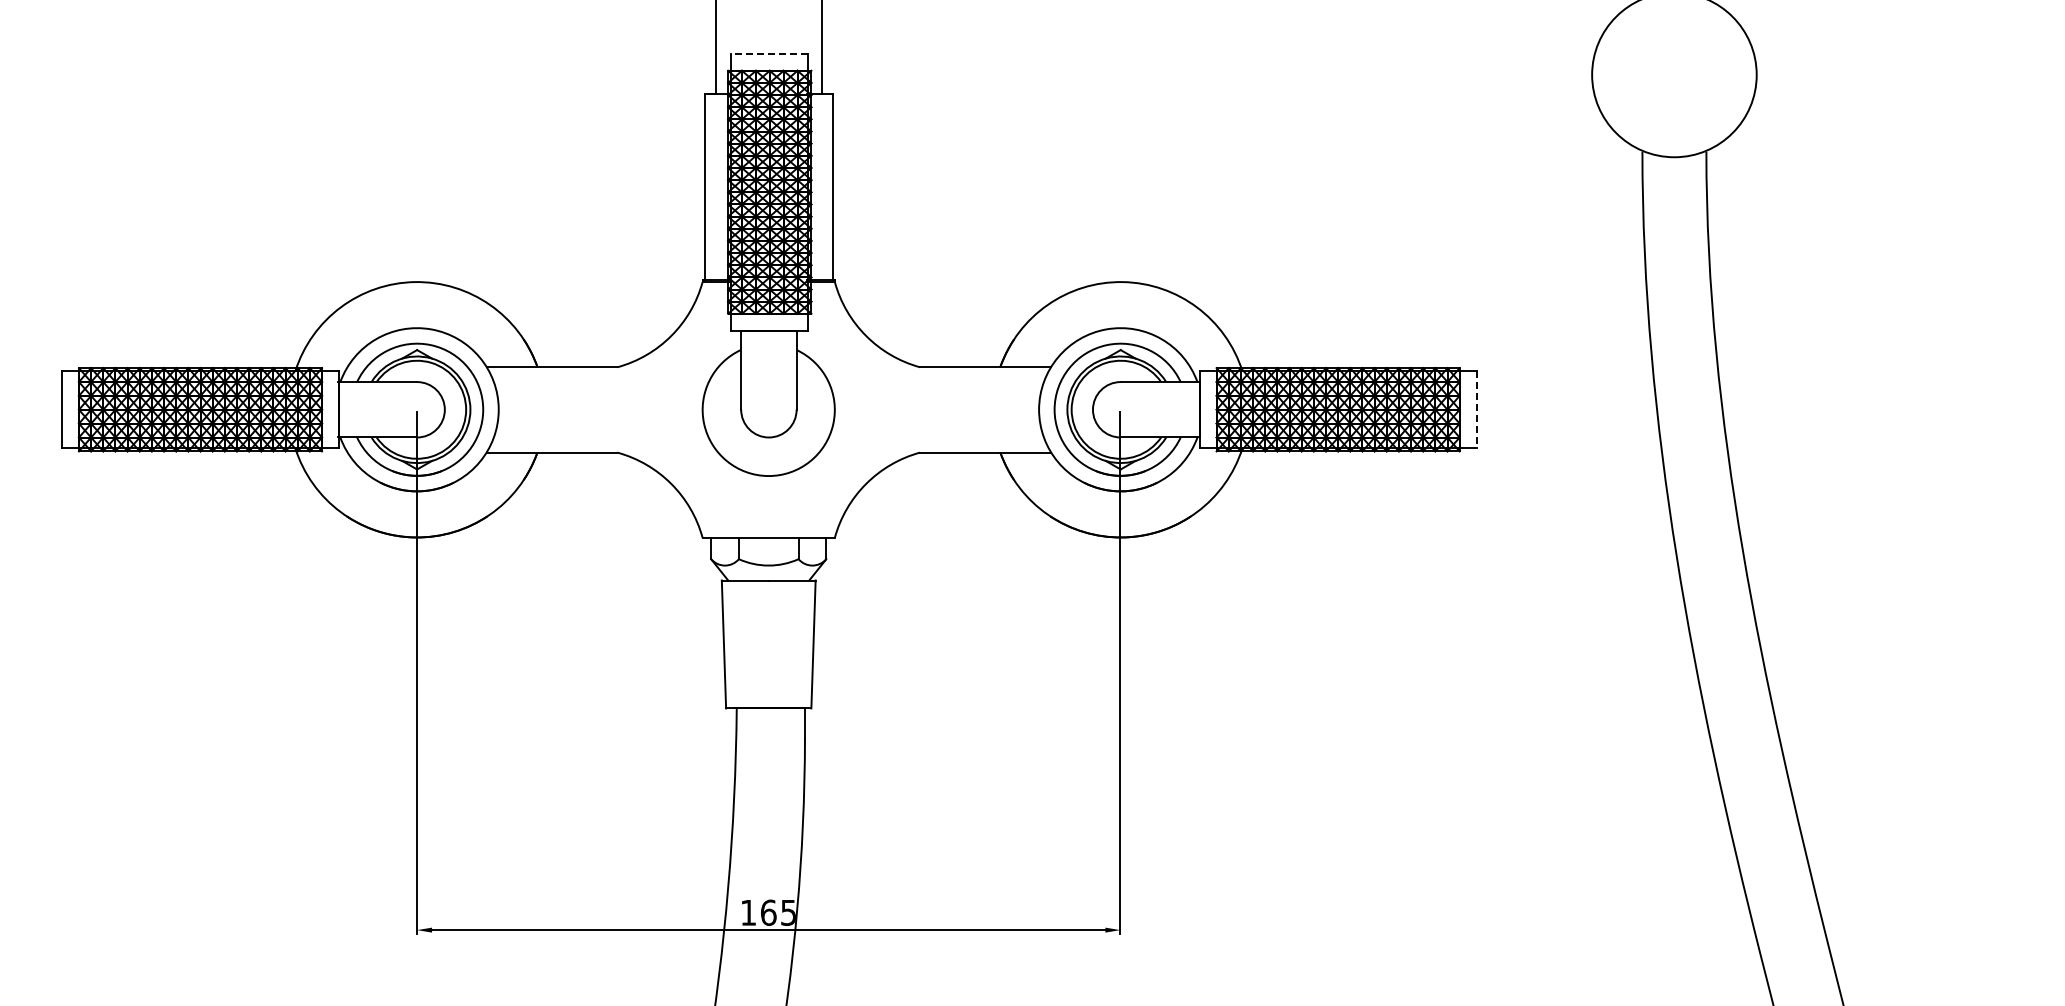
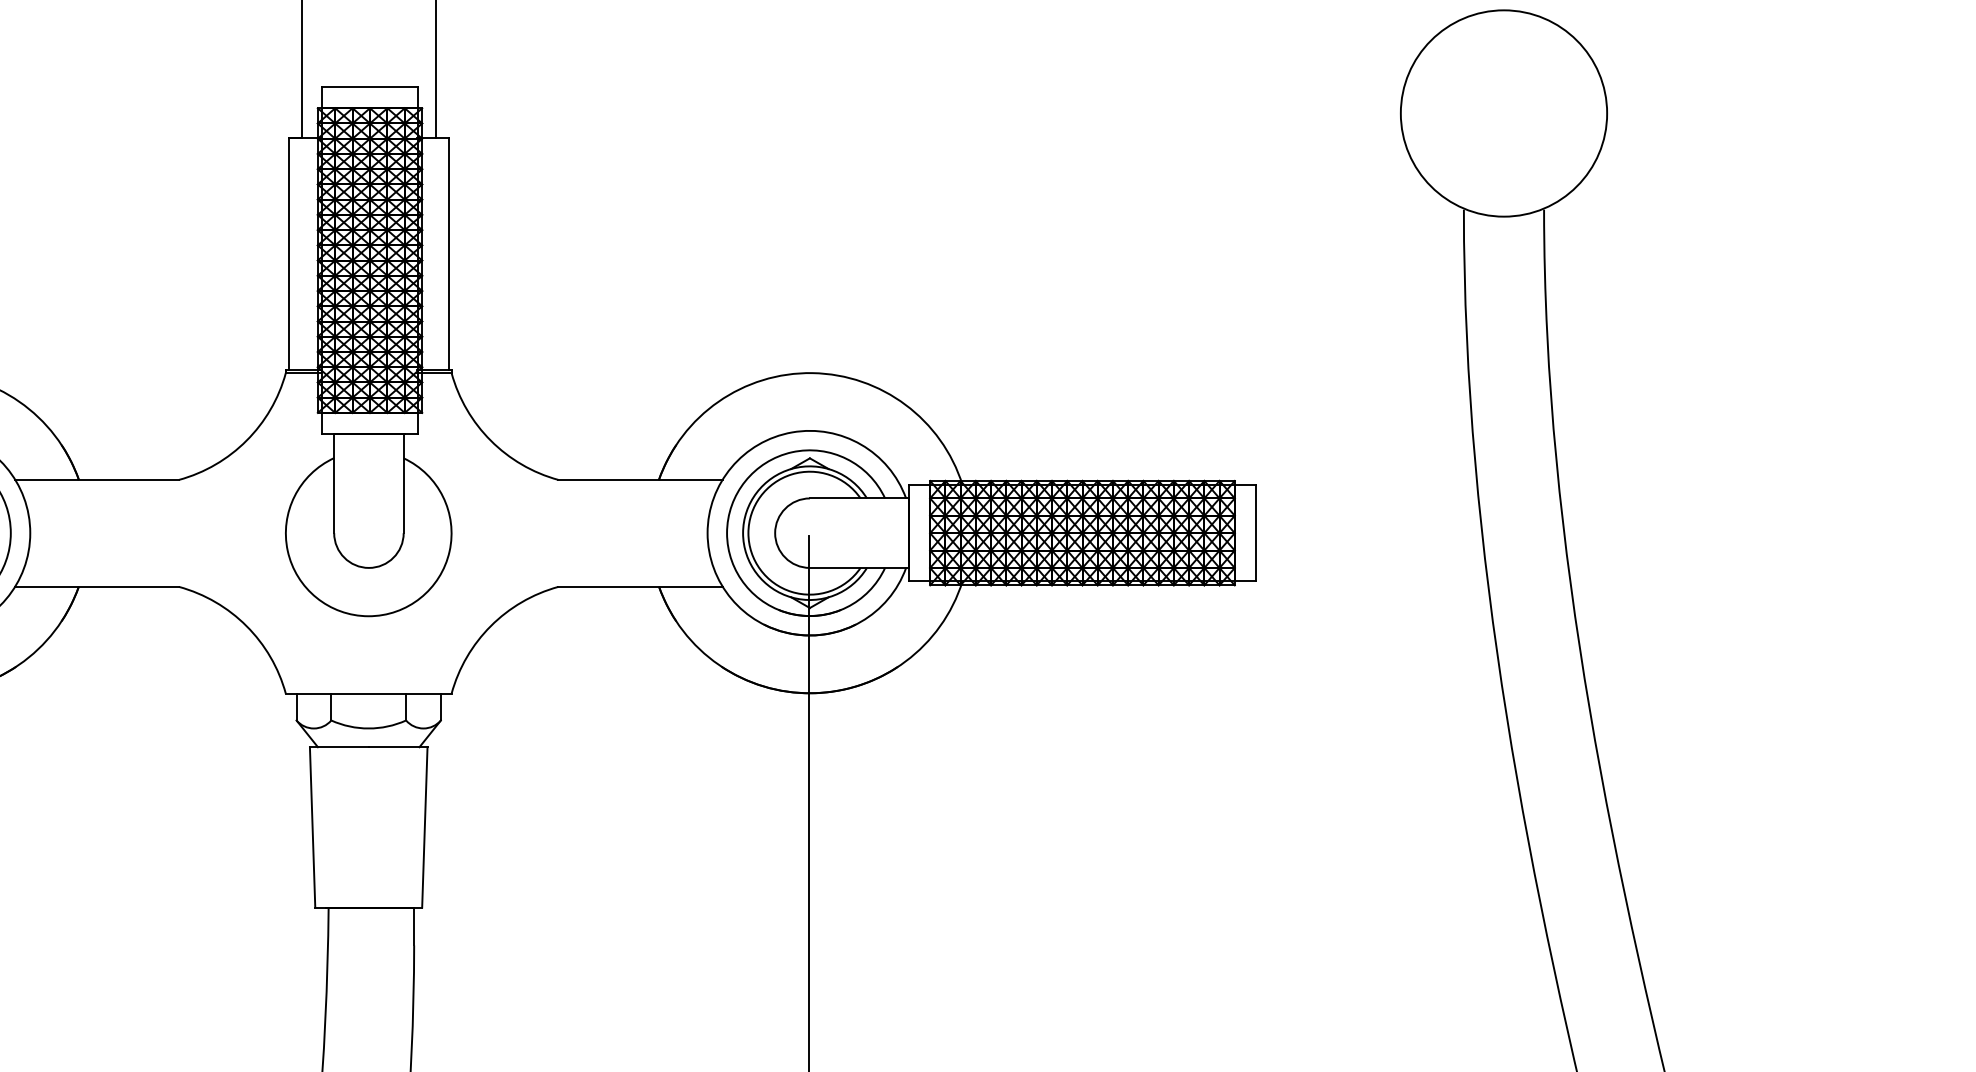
line: (769, 53) -> (369, 86), dashed -> solid
line: (1476, 410) -> (1255, 534), dashed -> solid

